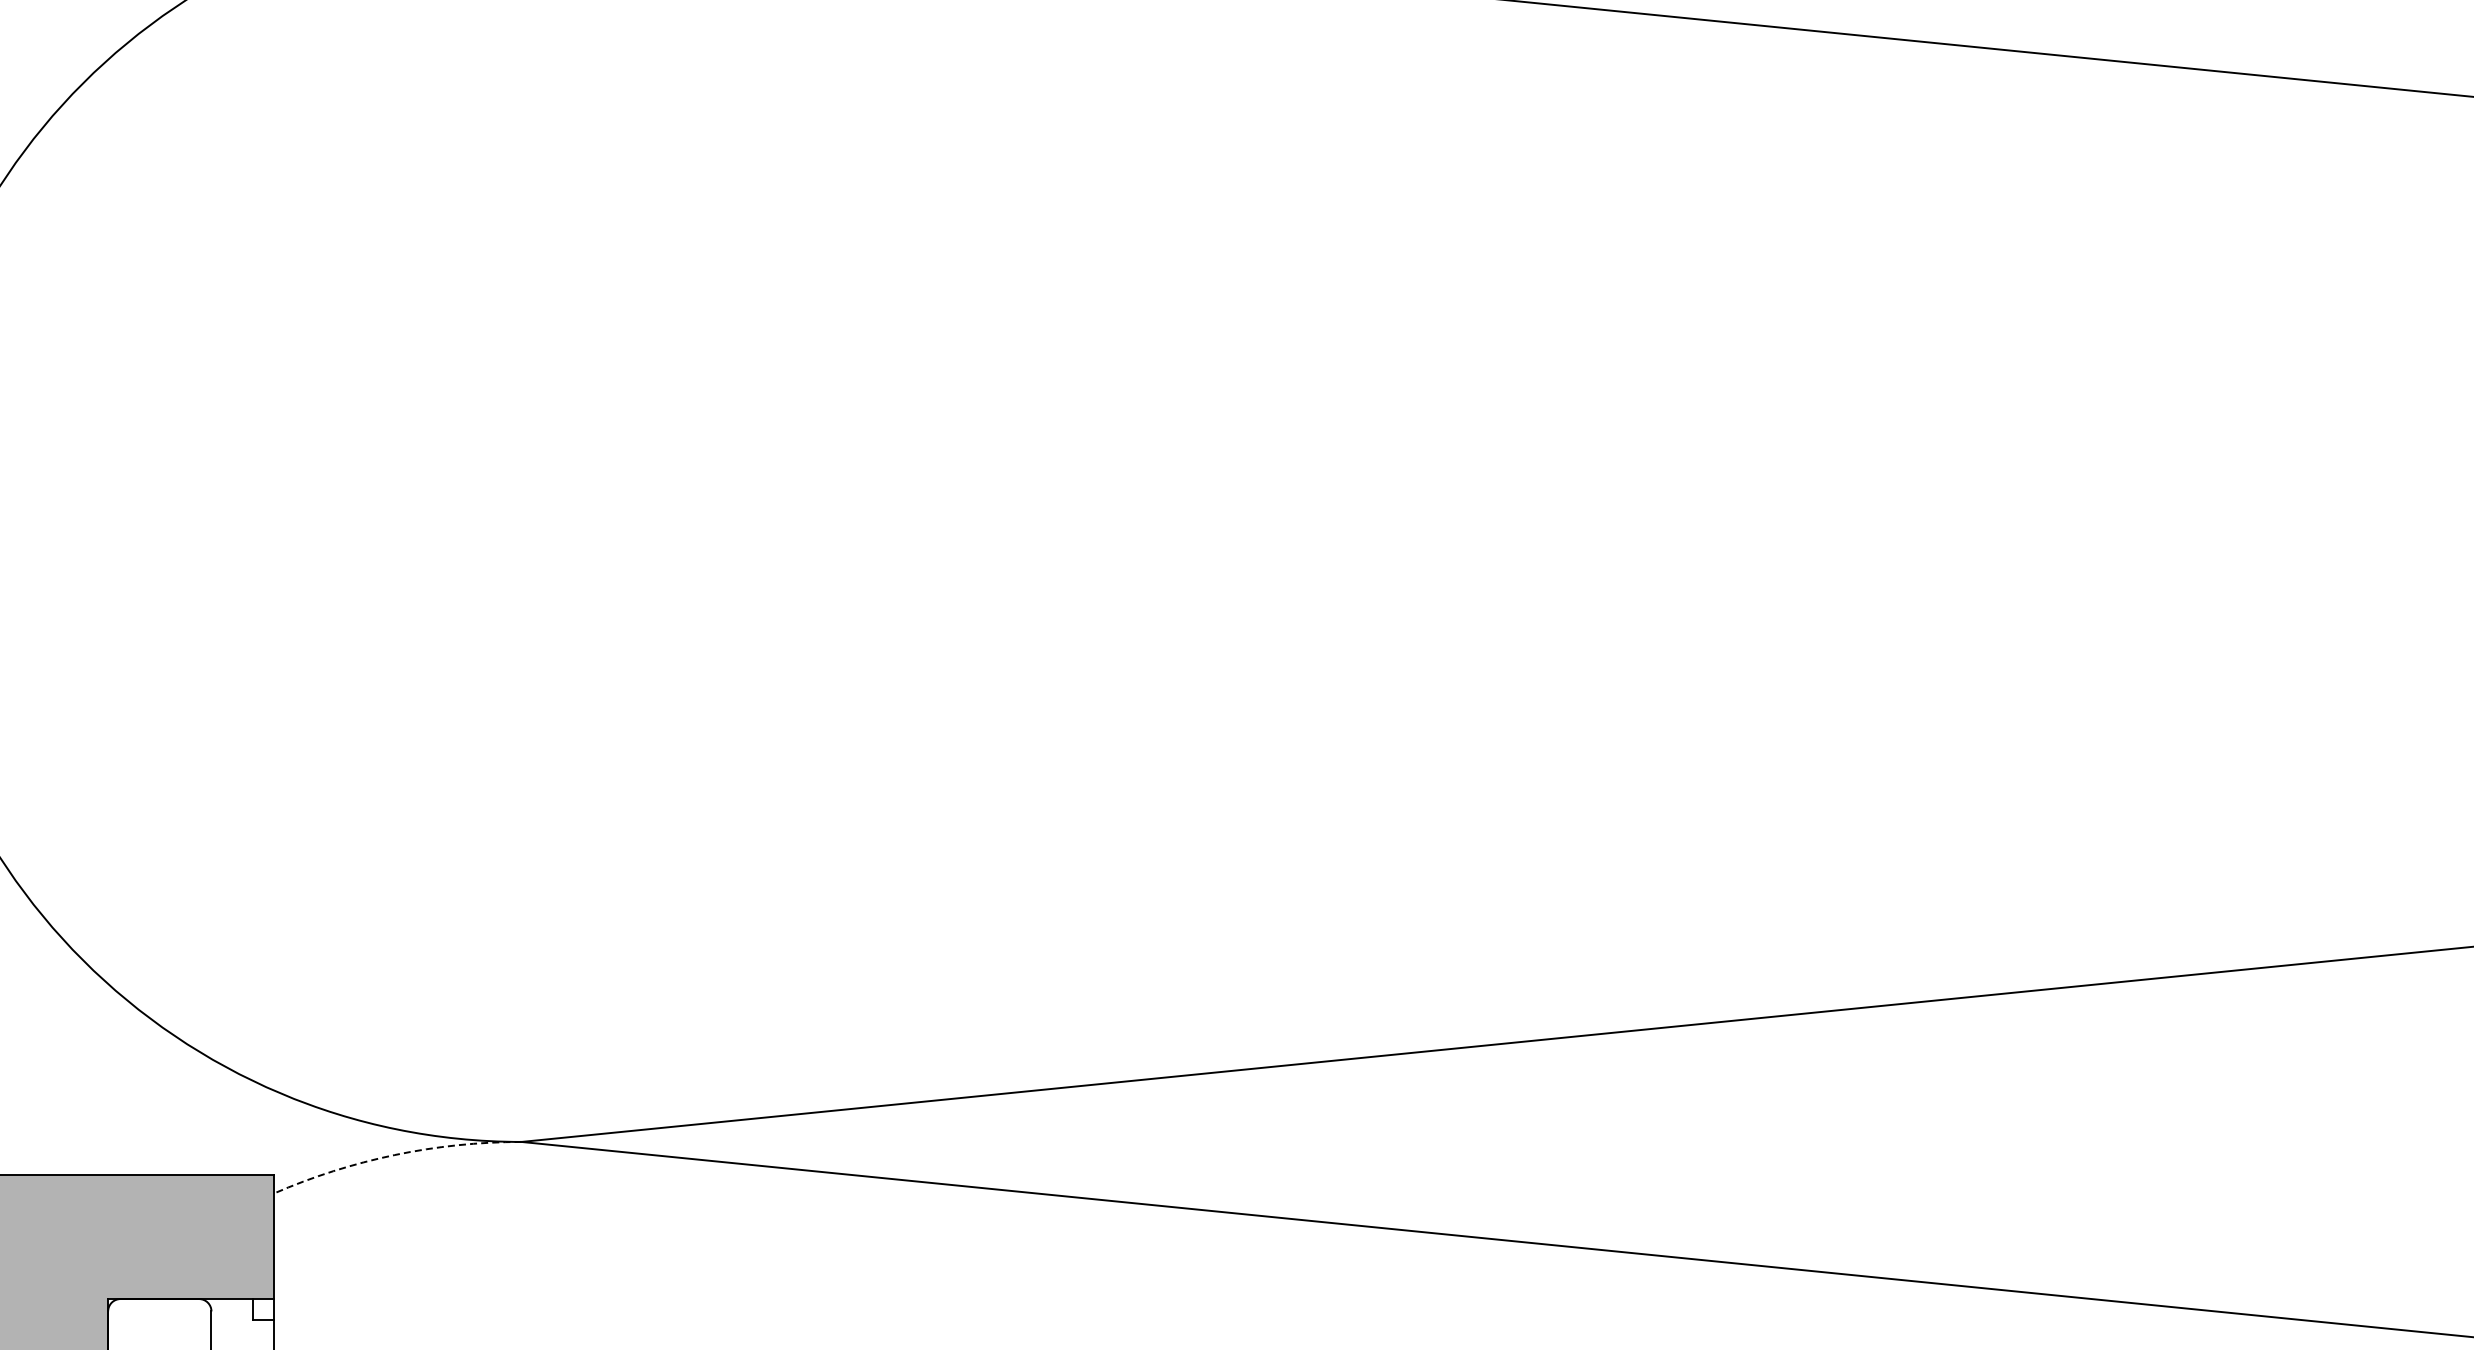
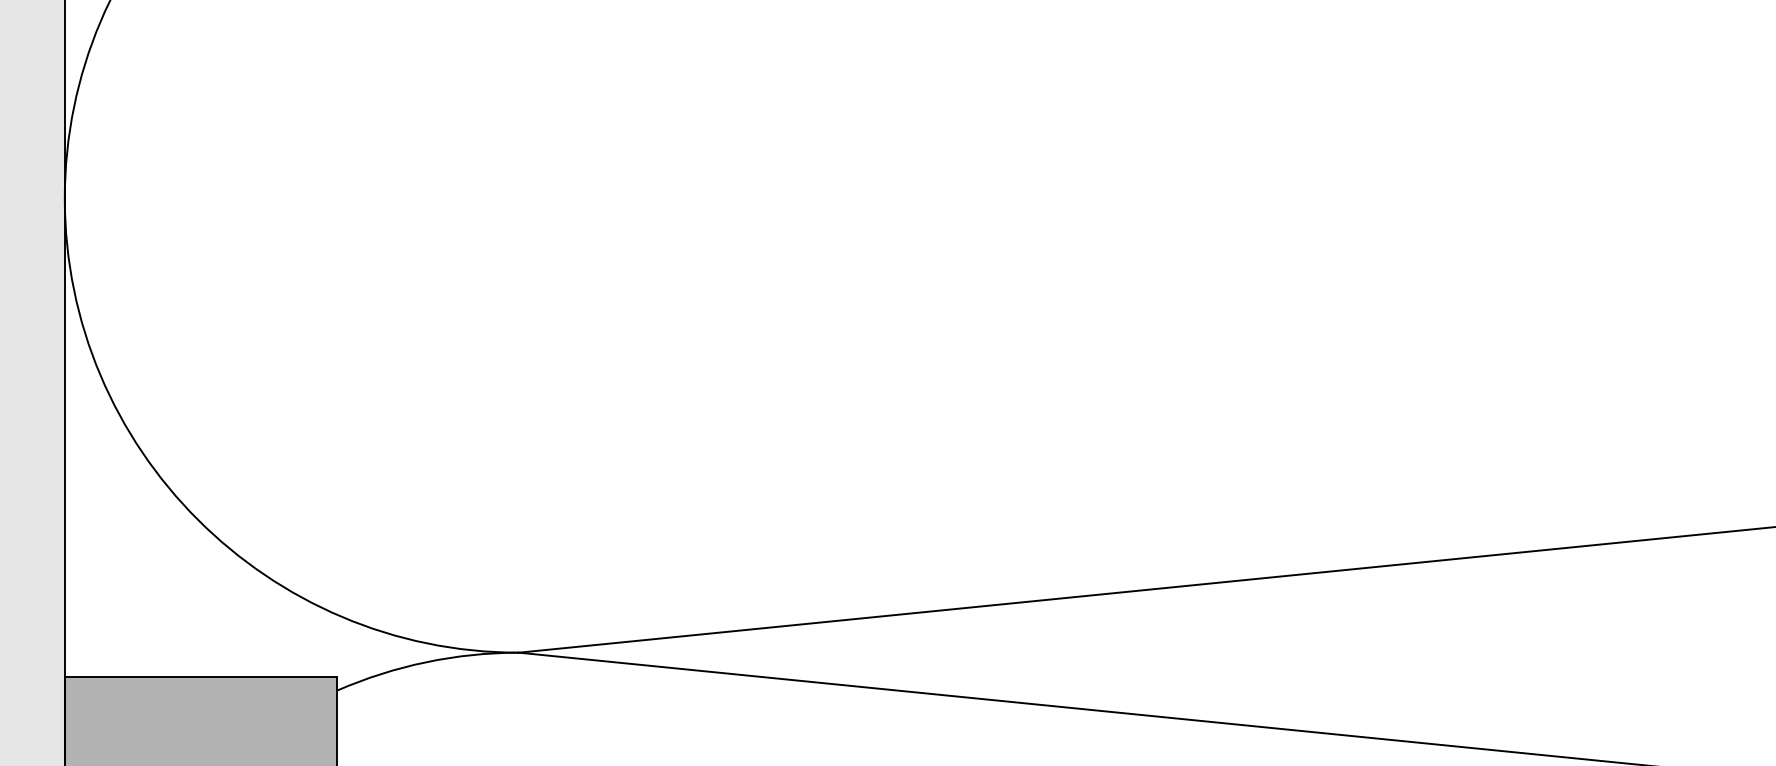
arc: (394, 1155) -> (425, 662), dashed -> solid

